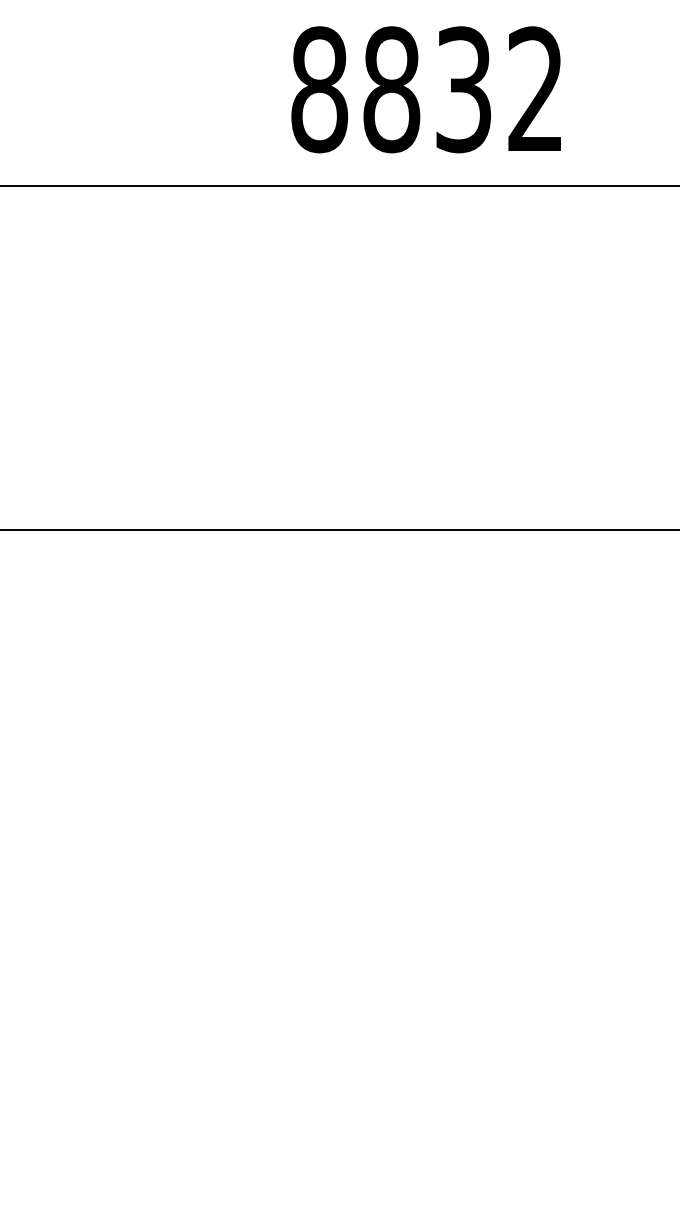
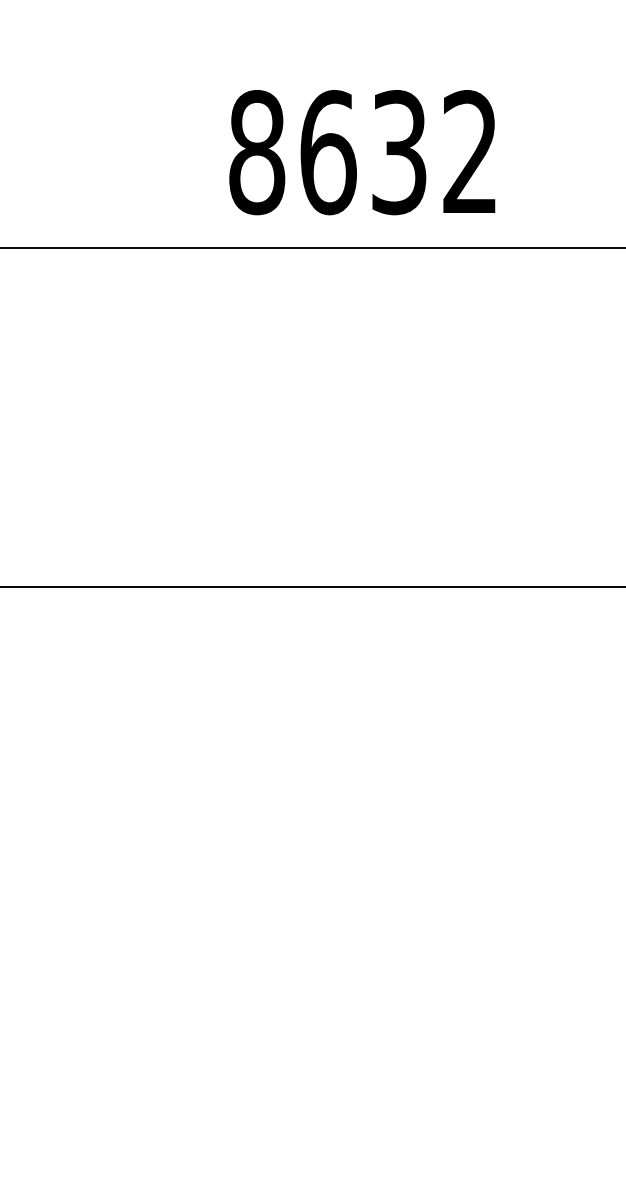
text: (391, 89) -> (328, 152), 8832 -> 8632

